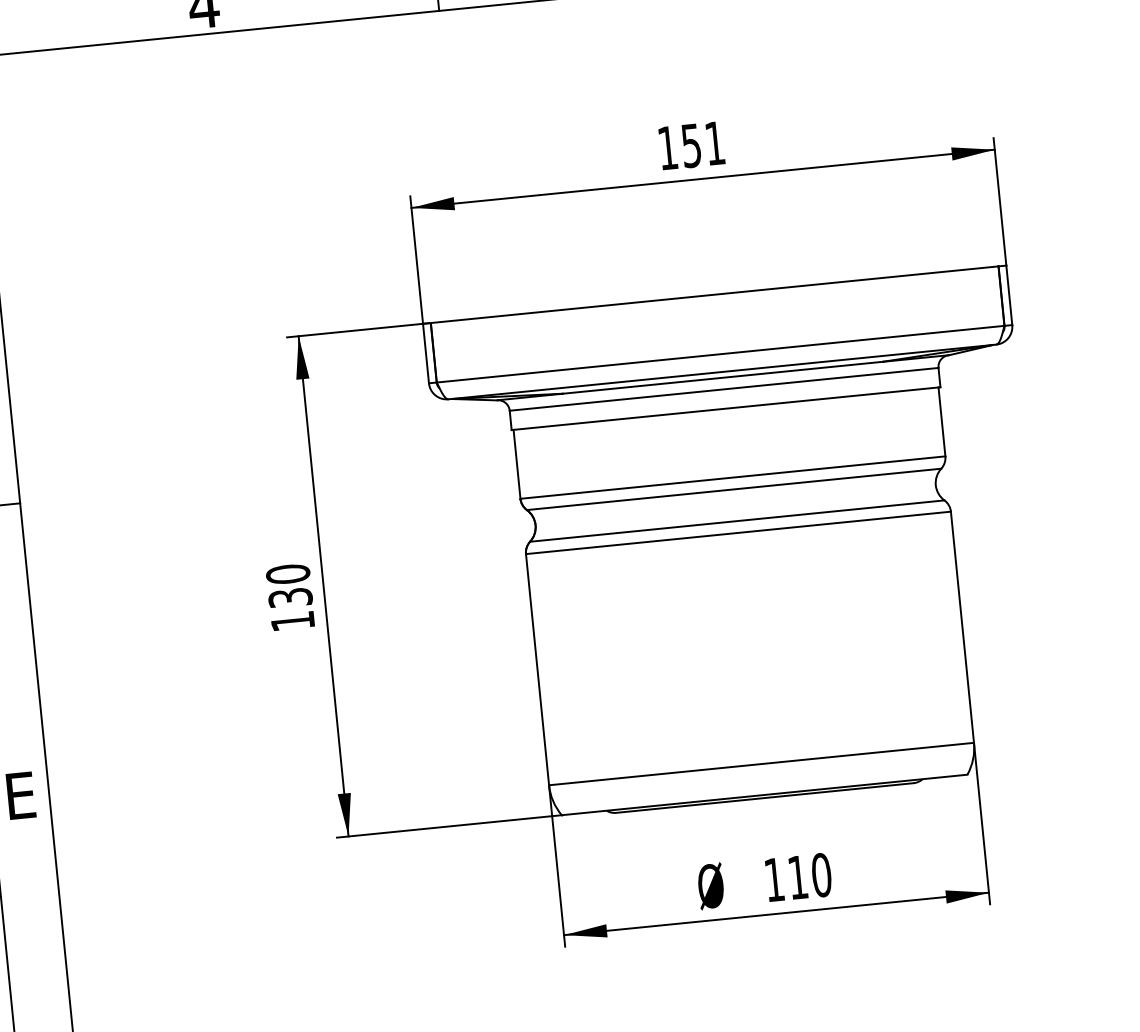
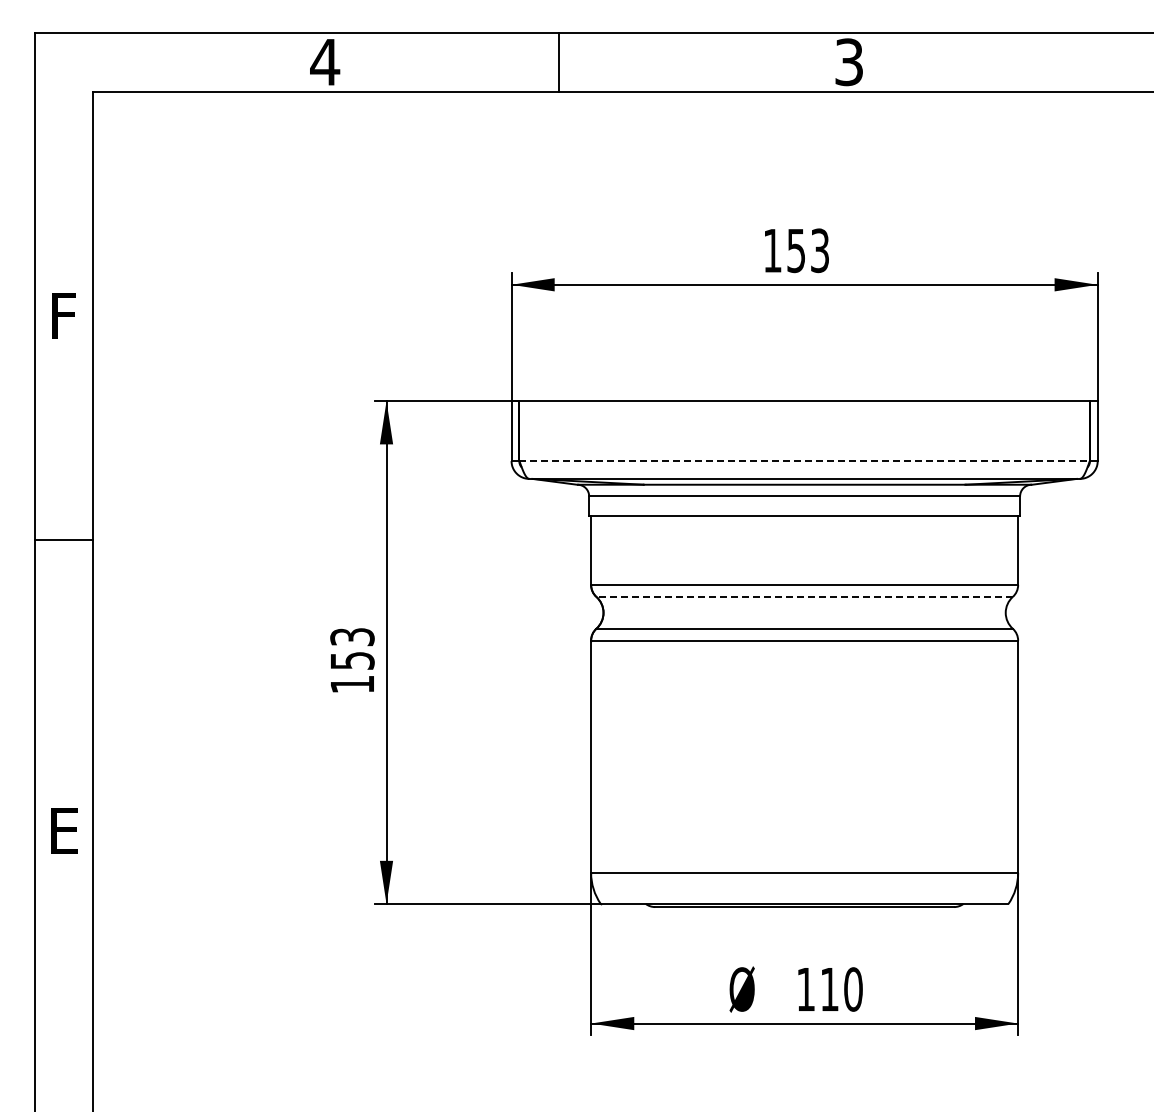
text: (714, 143) -> (819, 250), 151 -> 153
line: (721, 354) -> (805, 461), solid -> dashed
line: (733, 488) -> (804, 596), solid -> dashed
text: (289, 585) -> (352, 648), 130 -> 153

